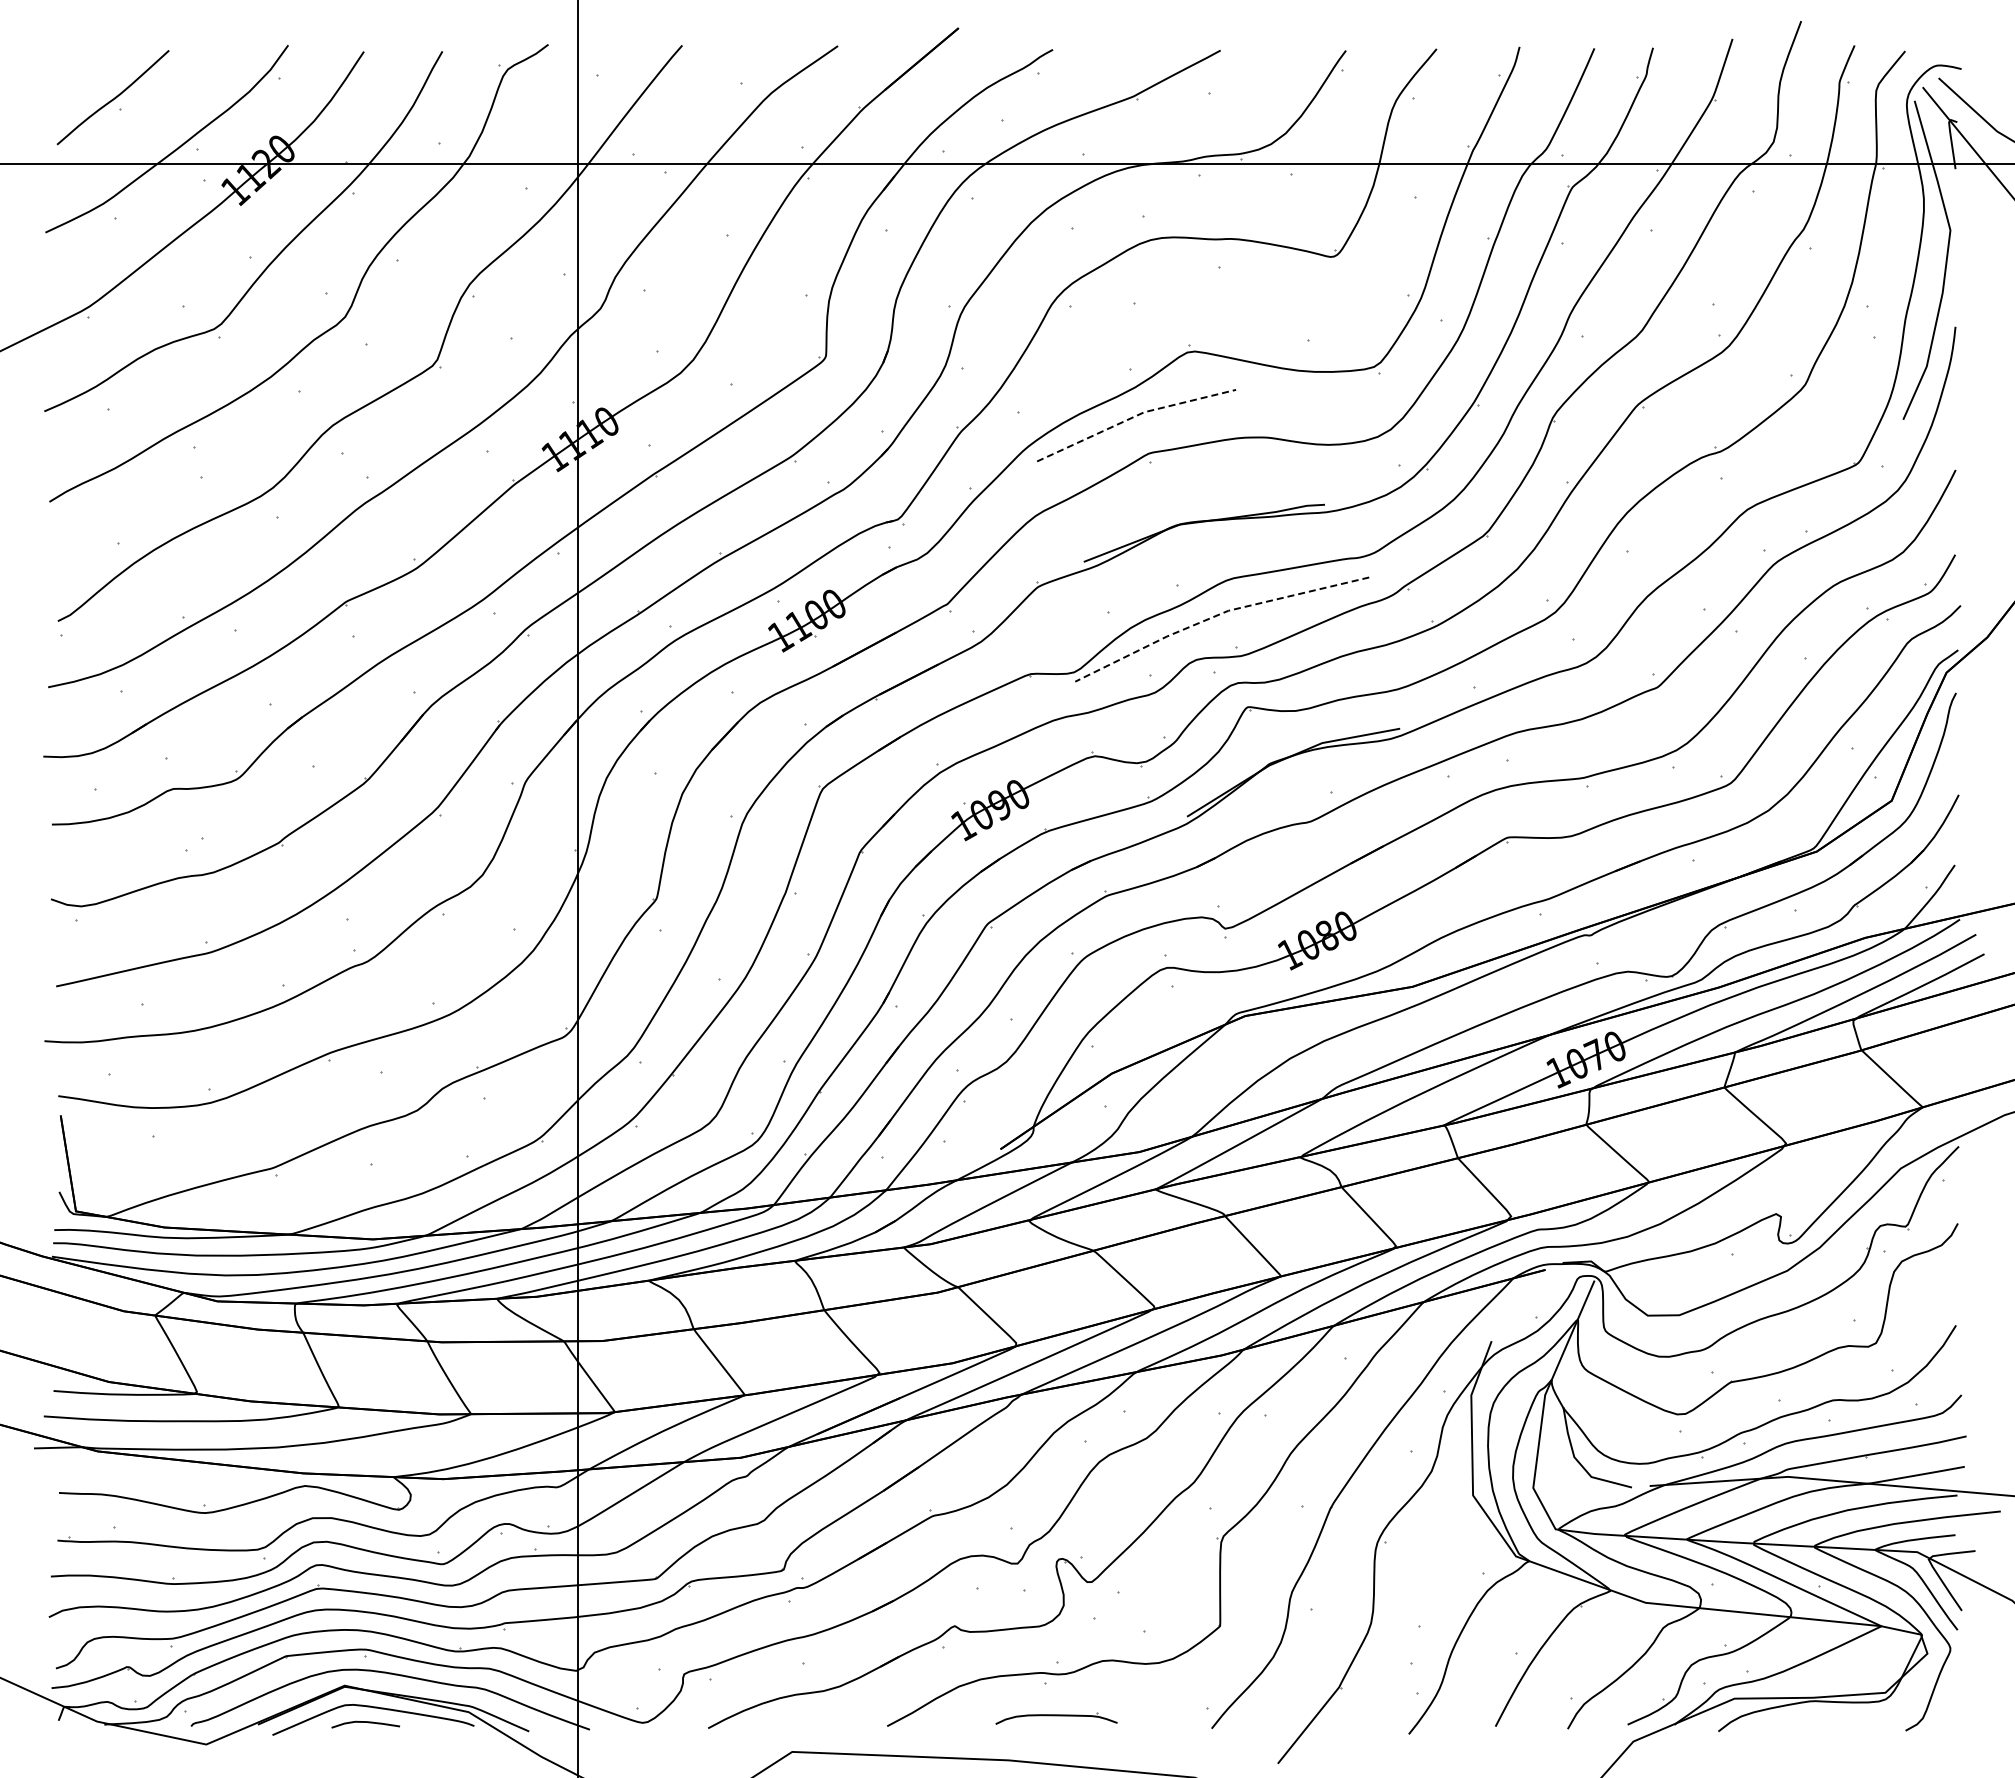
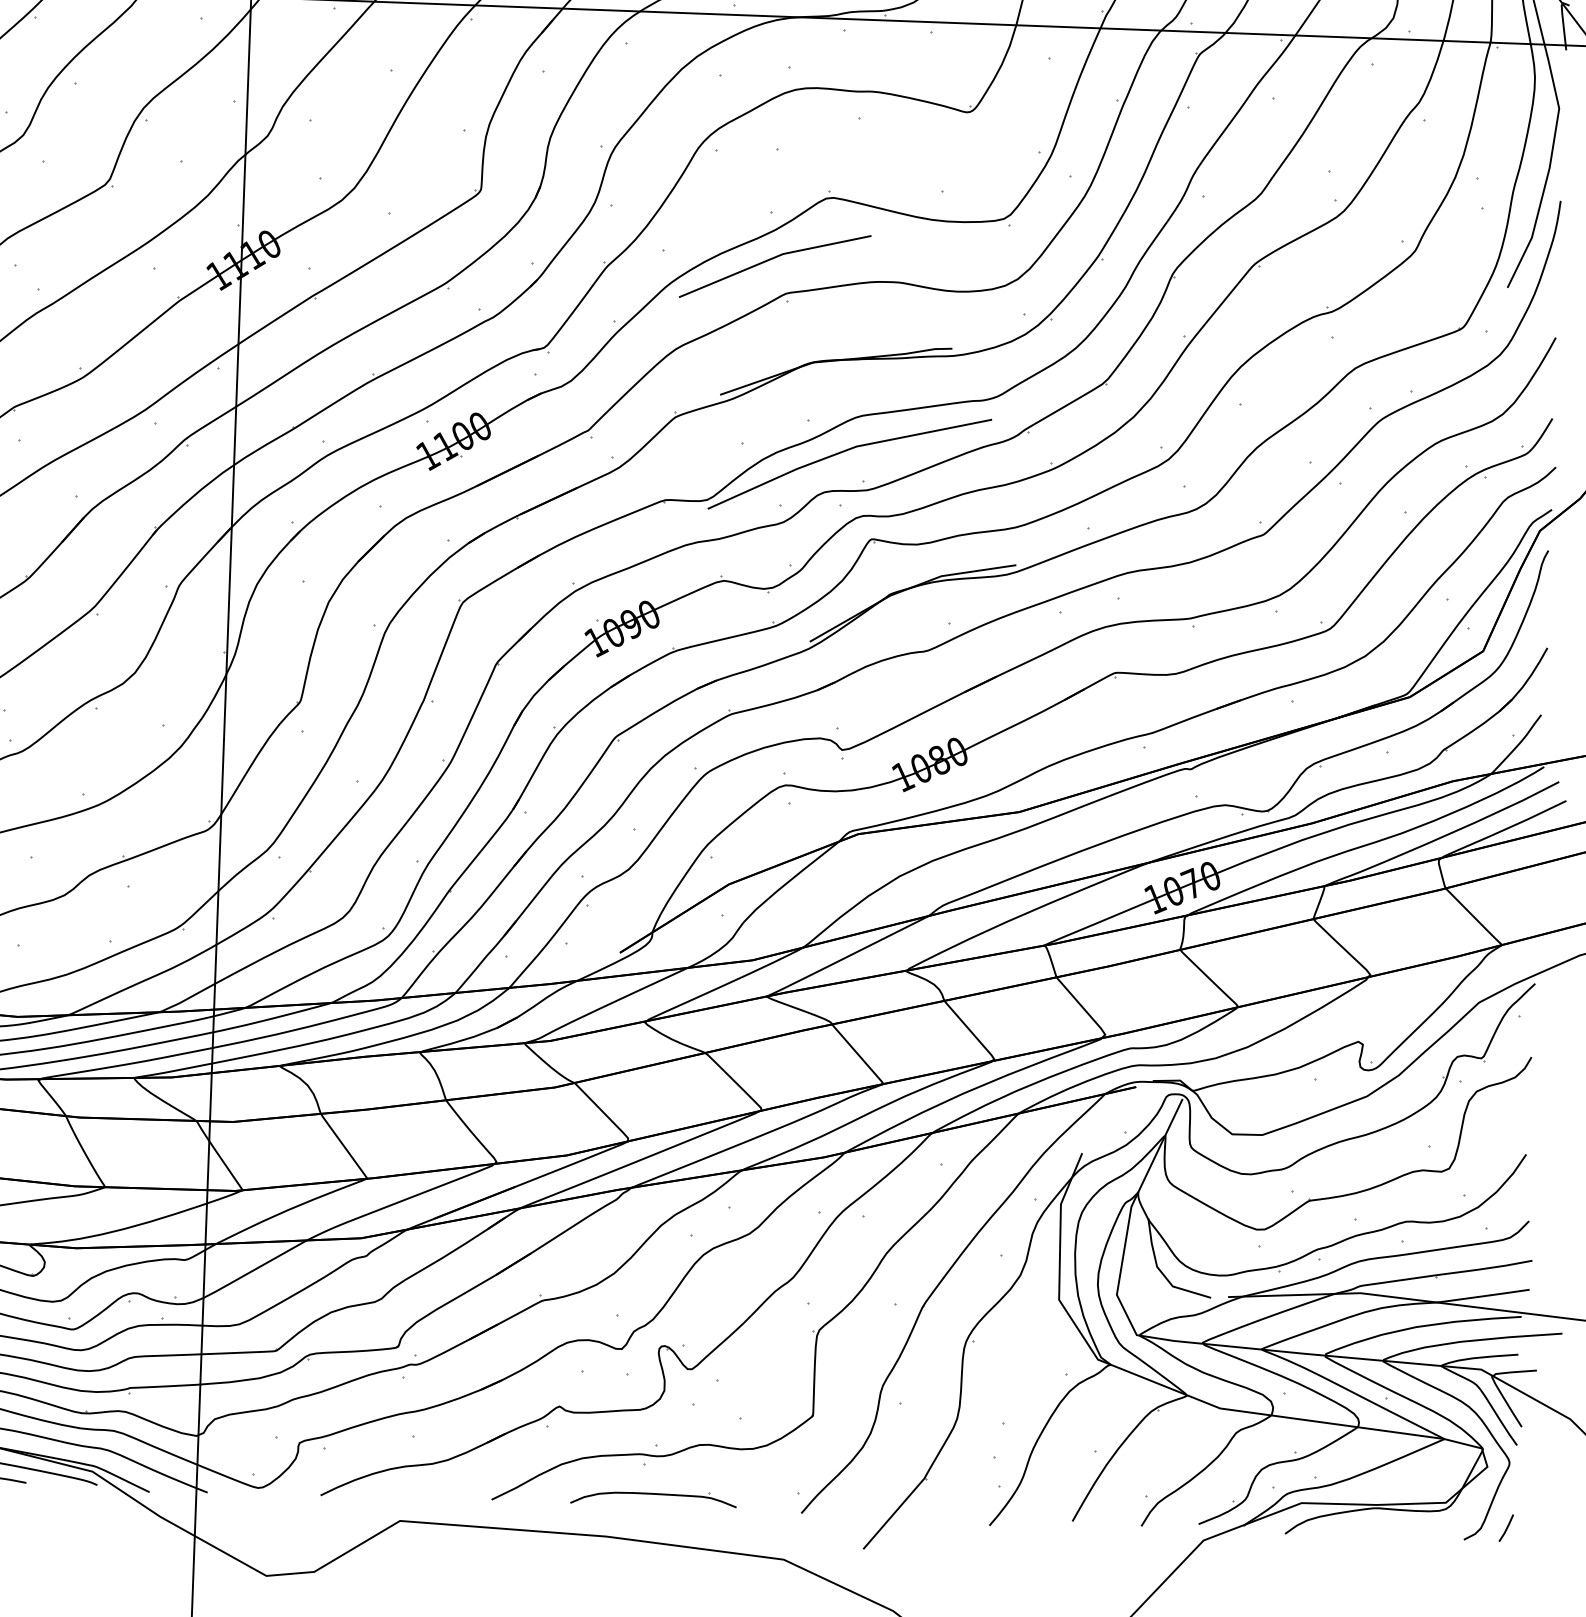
line: (1134, 416) -> (773, 257), dashed -> solid
line: (1216, 615) -> (844, 450), dashed -> solid
line: (1949, 1716) -> (1506, 1527), added
part: (1056, 1718) -> (653, 1498), size x1.43

